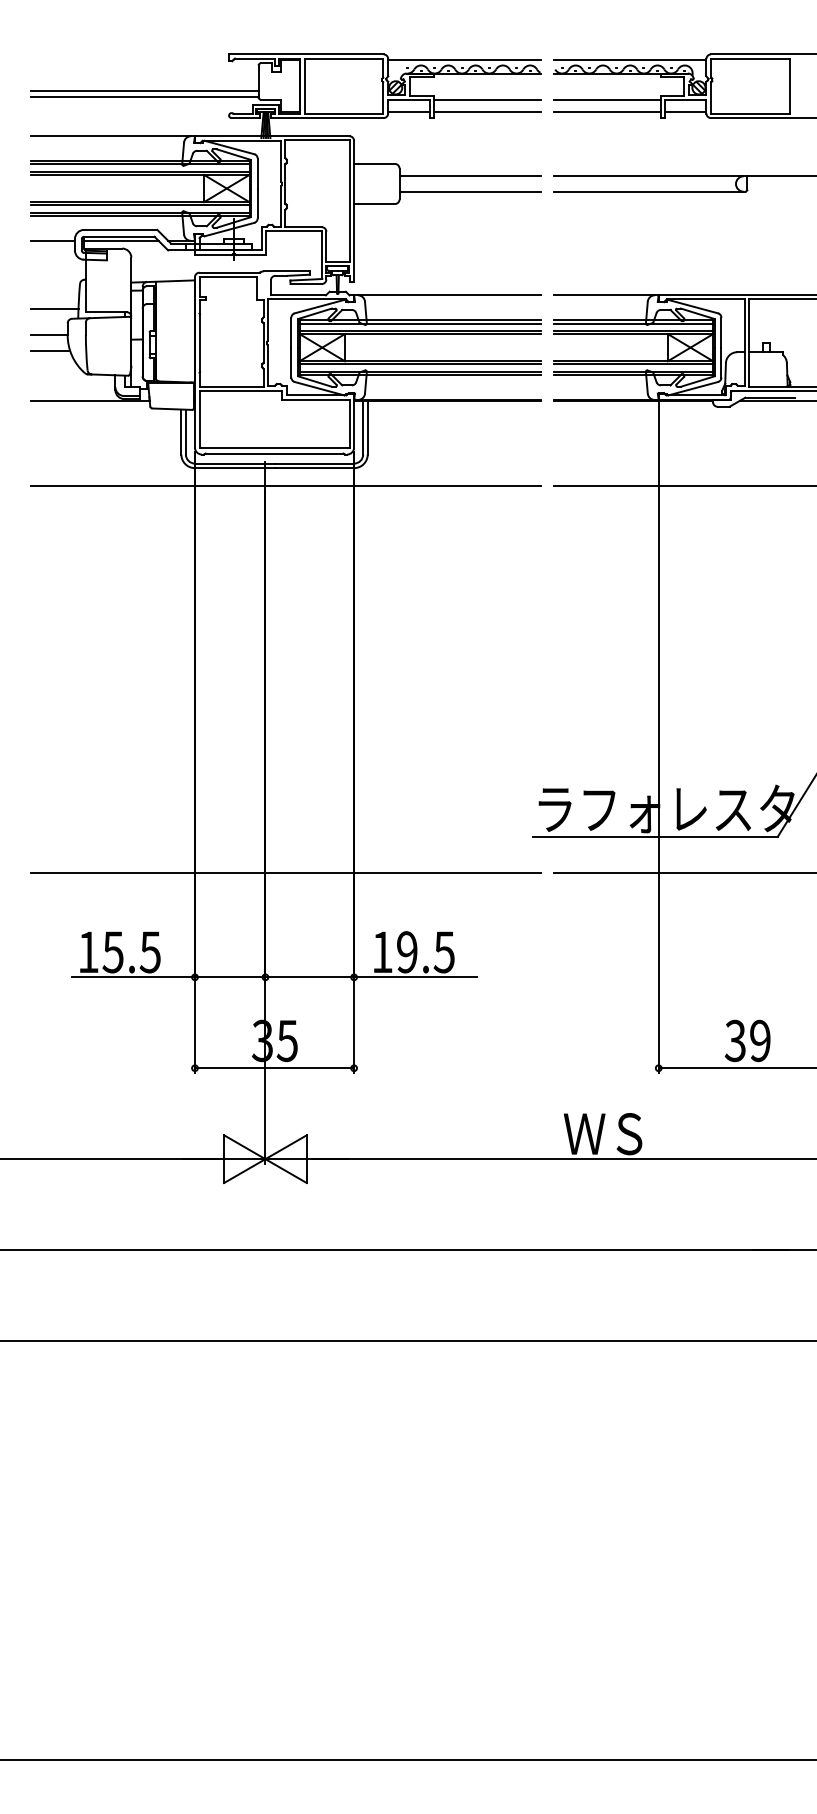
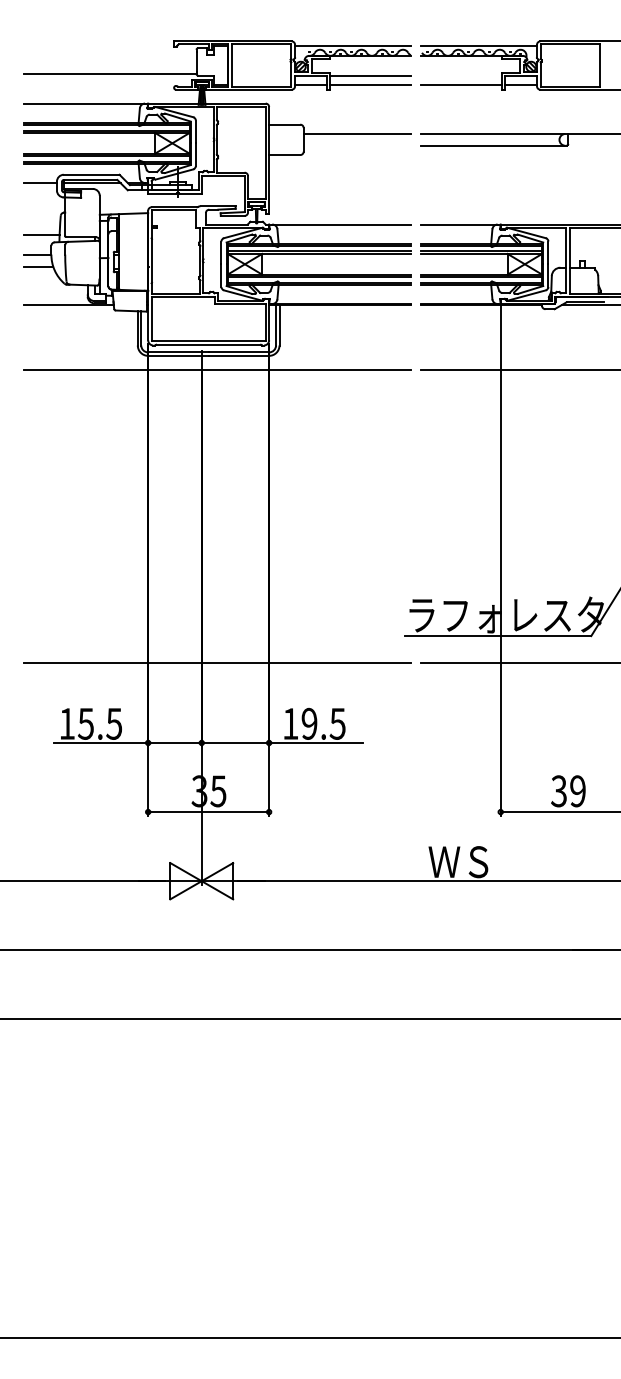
line: (144, 91) -> (109, 69), removed
line: (607, 100) -> (461, 76), removed
line: (469, 191) -> (356, 145), removed

